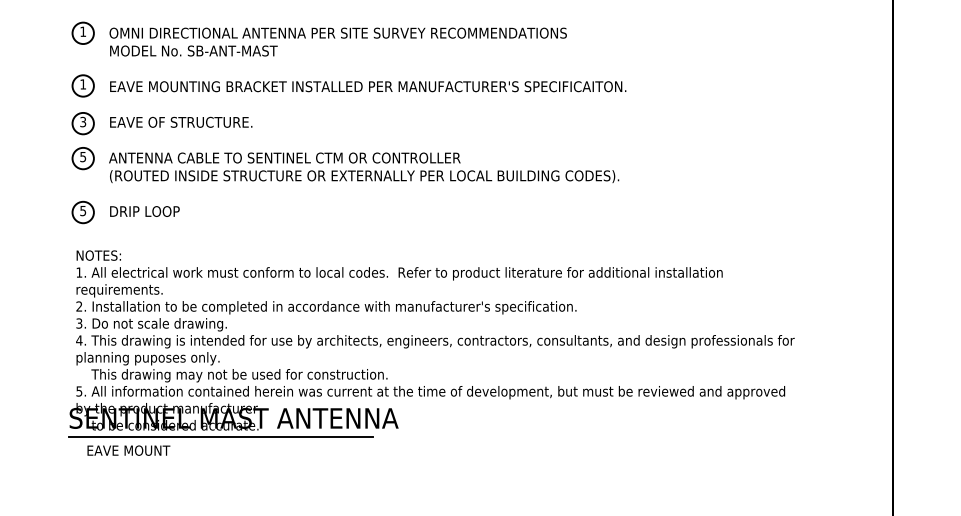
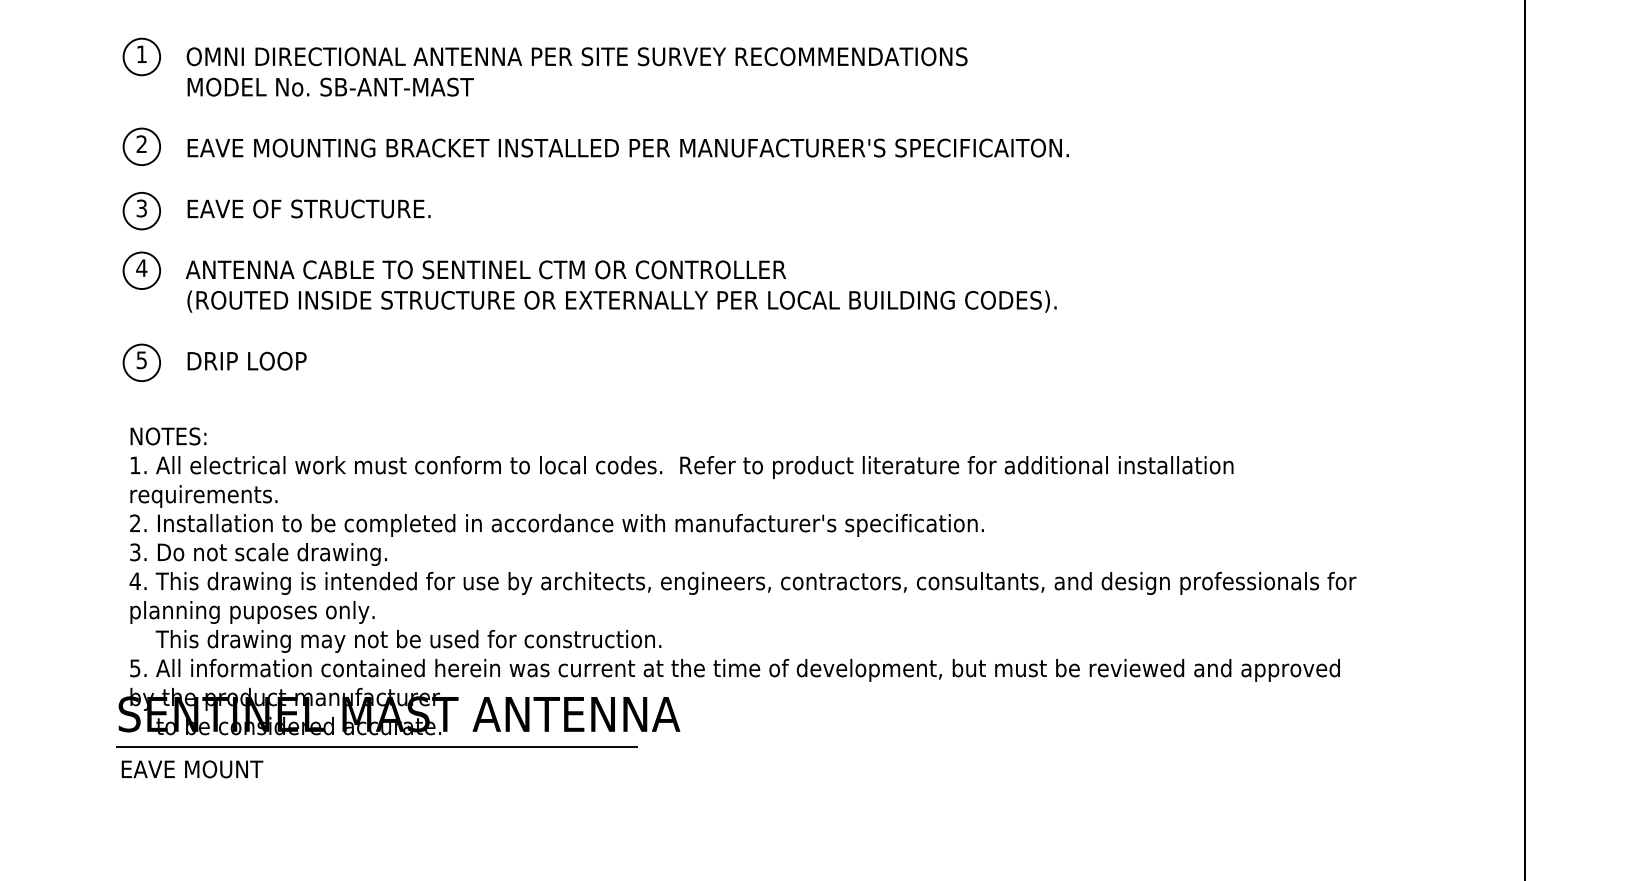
text: (82, 84) -> (140, 144), 1 -> 2
text: (82, 157) -> (140, 268), 5 -> 4
text: (128, 450) -> (191, 769), moved

